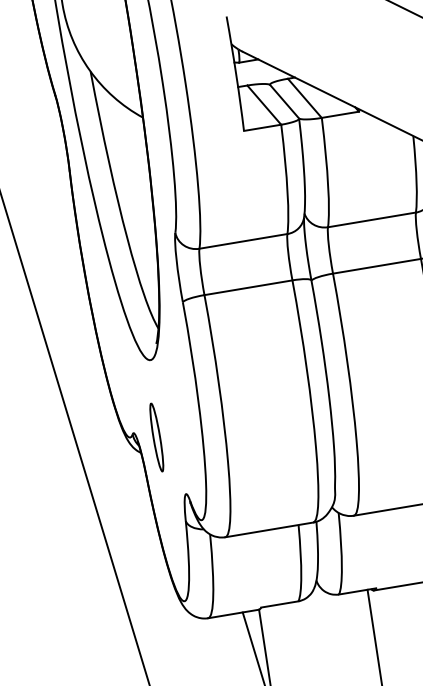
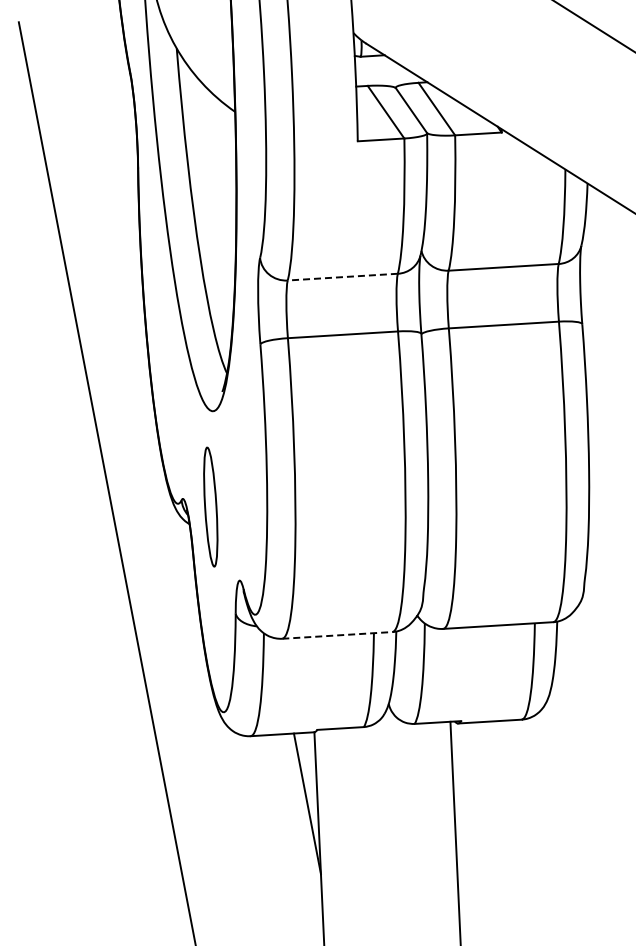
line: (243, 241) -> (342, 277), solid -> dashed
part: (156, 437) -> (210, 507), size x1.4
line: (269, 529) -> (337, 635), solid -> dashed

